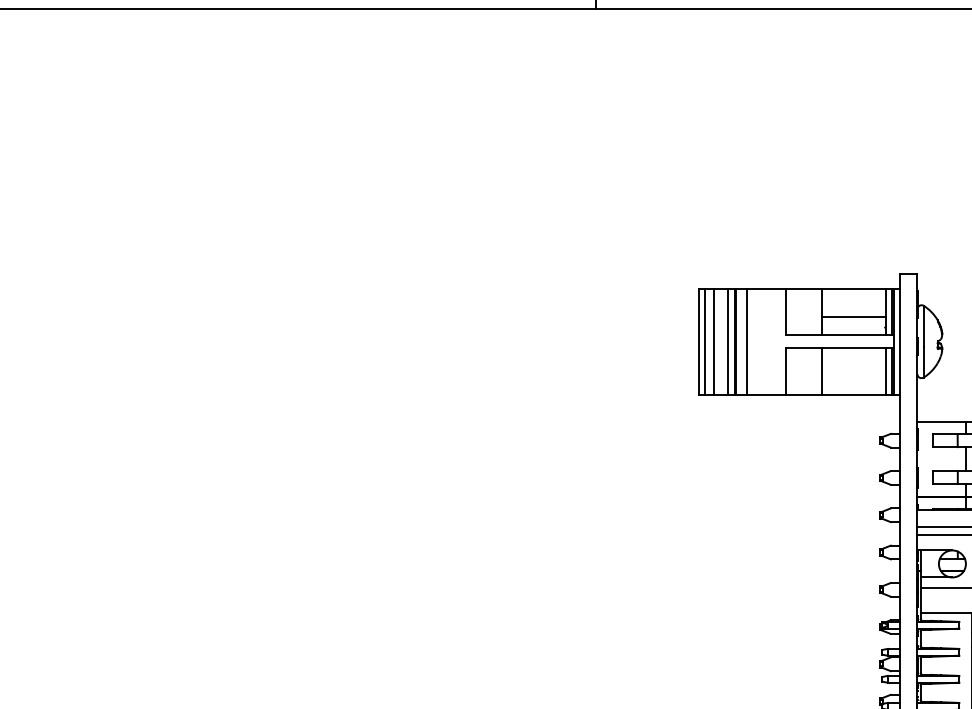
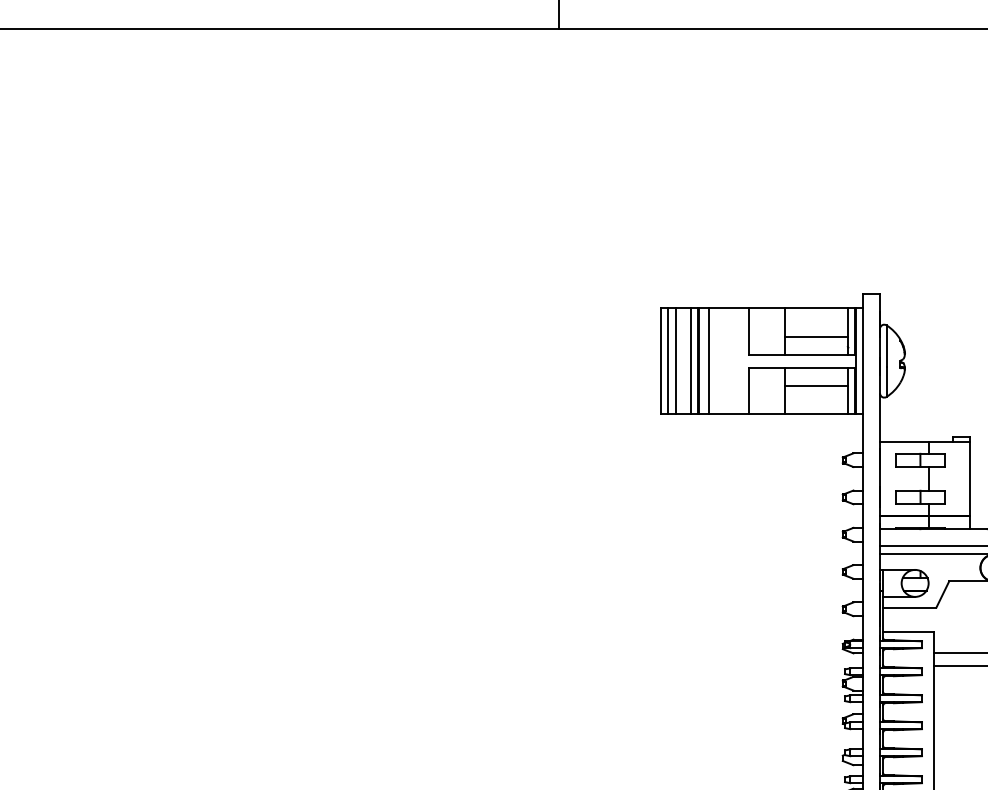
line: (853, 366) -> (816, 385), added

